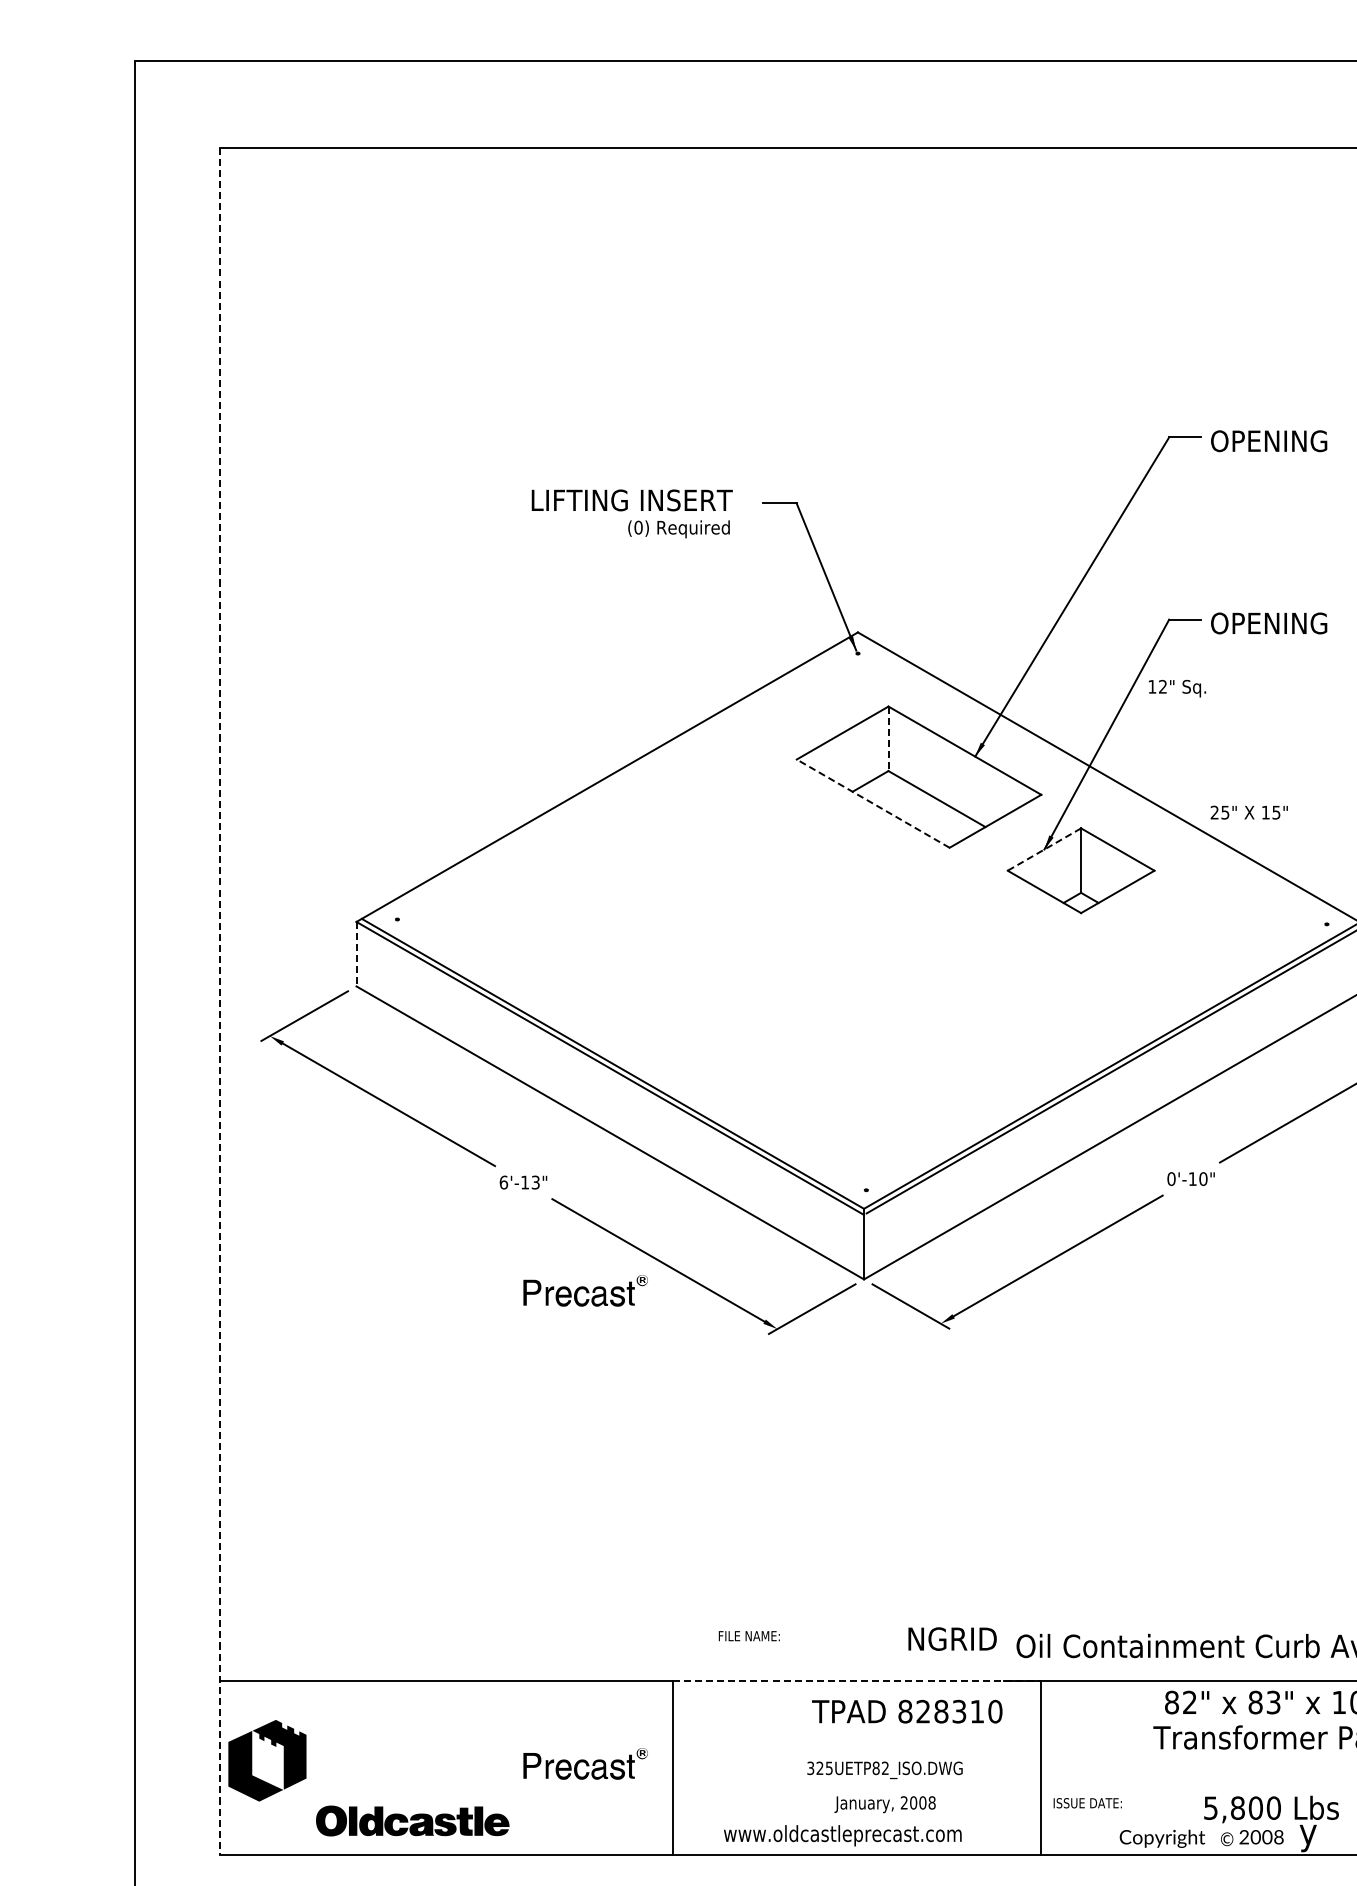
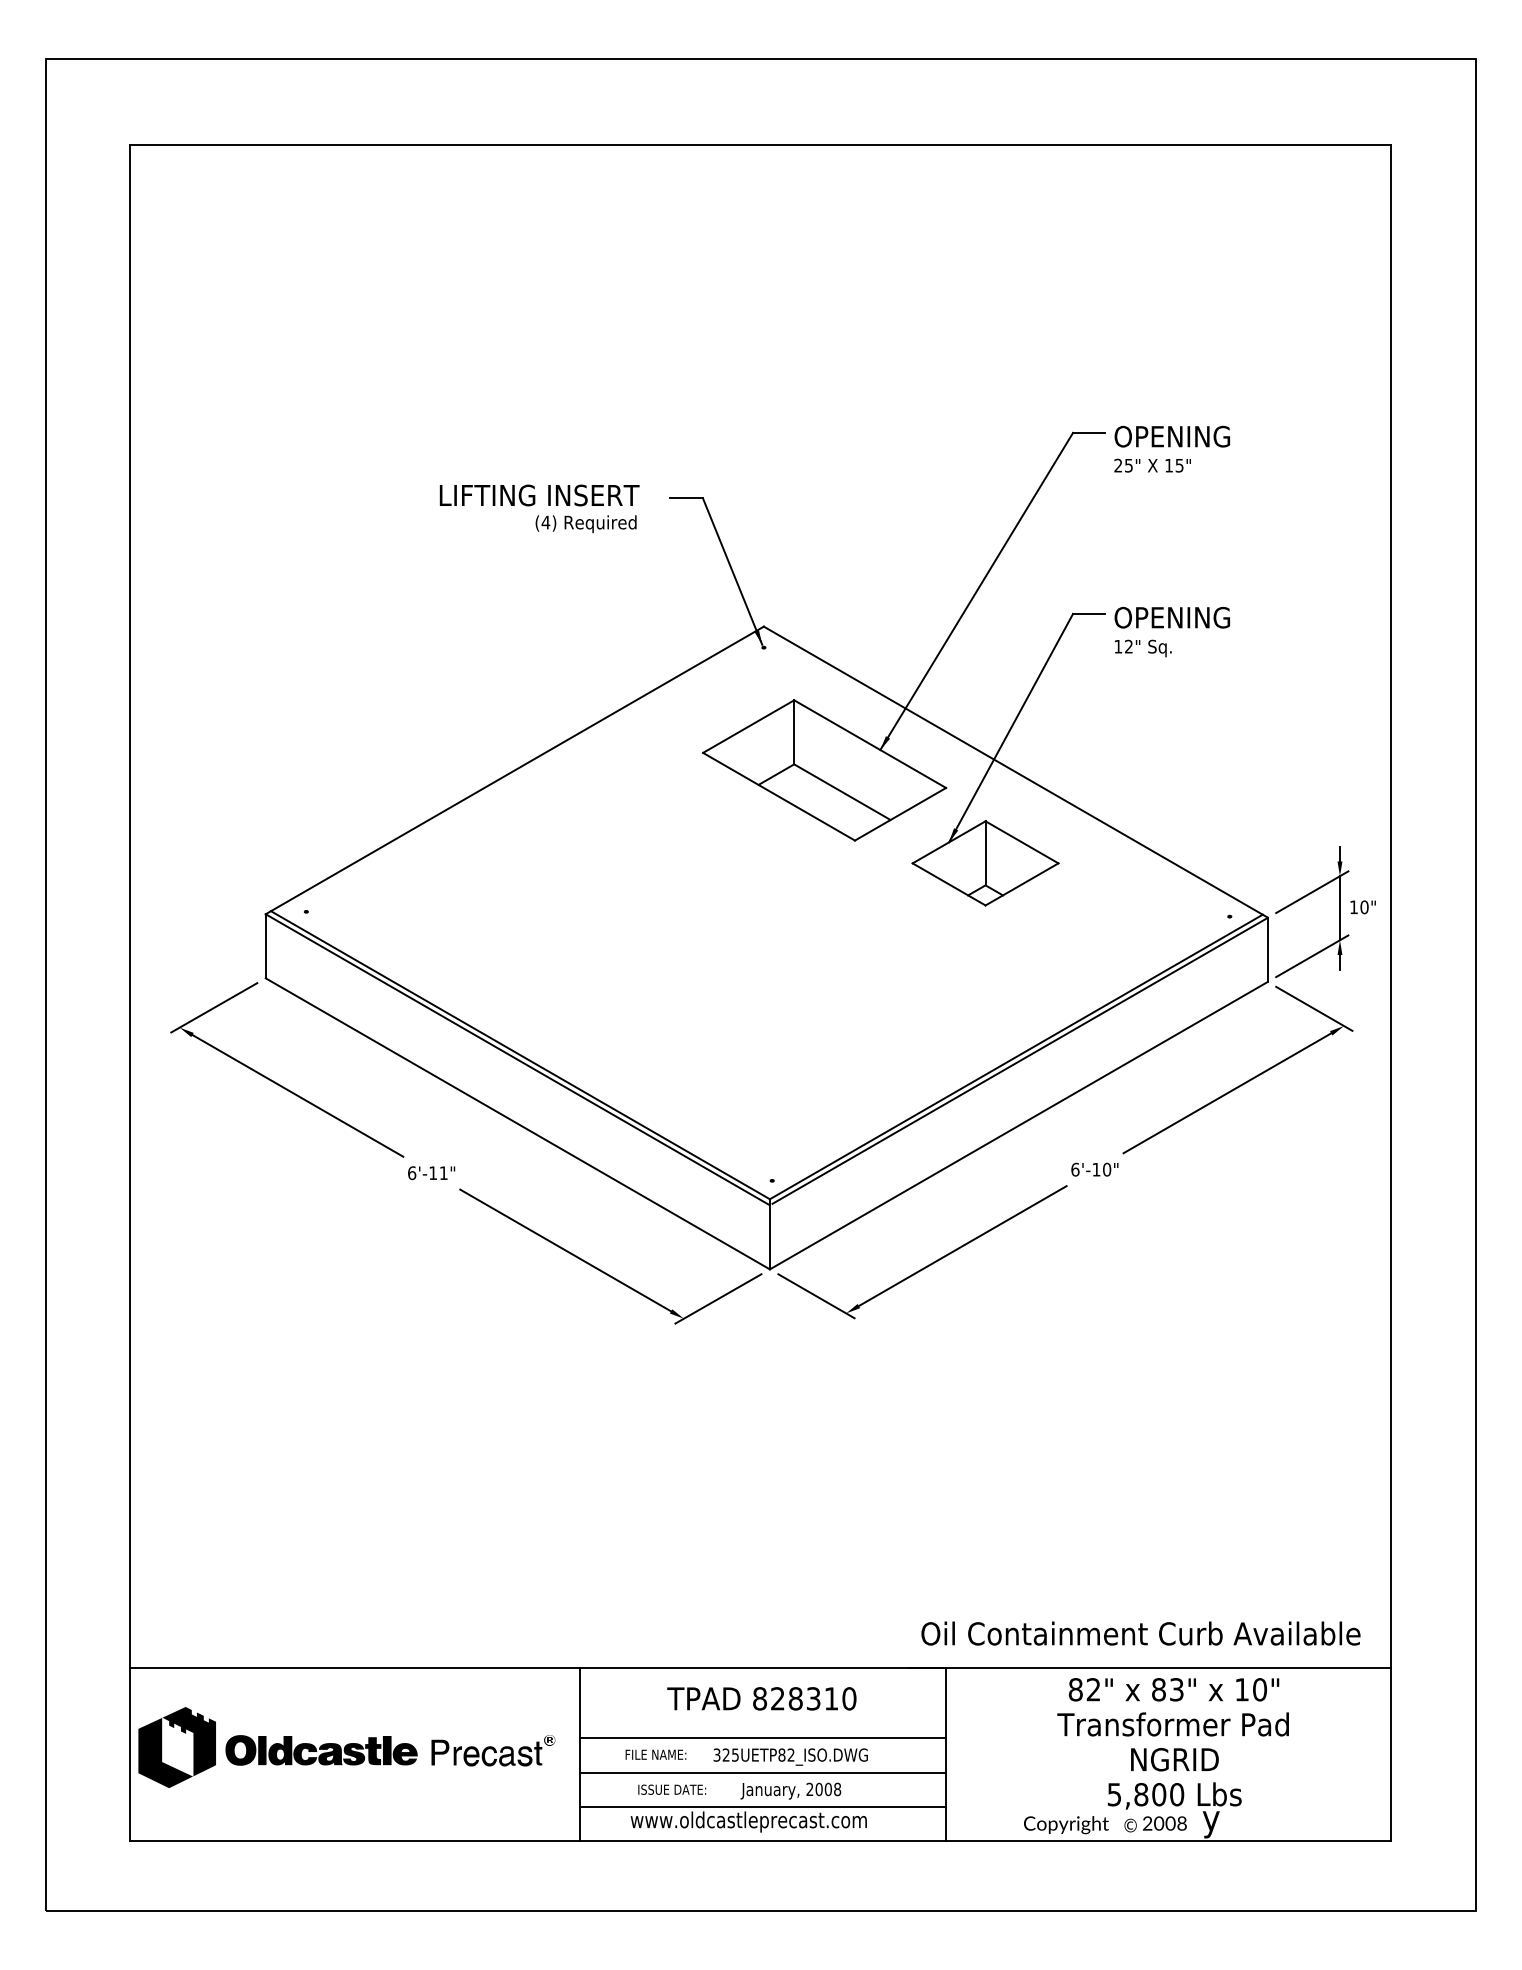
text: (638, 527) -> (545, 522), (0) -> (4)
text: (1177, 688) -> (1143, 648), moved
line: (888, 738) -> (794, 732), dashed -> solid
line: (873, 803) -> (779, 796), dashed -> solid
text: (1249, 812) -> (1152, 465), moved
line: (1043, 849) -> (948, 842), dashed -> solid
line: (356, 954) -> (265, 946), dashed -> solid
line: (219, 1000) -> (129, 992), dashed -> solid
text: (1171, 1178) -> (1075, 1169), 0'-10" -> 6'-10"
text: (535, 1182) -> (443, 1173), 6'-13" -> 6'-11"
part: (585, 1290) -> (493, 1280), removed
text: (748, 1635) -> (655, 1754), moved
text: (952, 1638) -> (1174, 1759), moved
line: (856, 1680) -> (762, 1667), dashed -> solid
text: (906, 1711) -> (761, 1698), moved
line: (856, 1751) -> (762, 1738), added
line: (856, 1785) -> (762, 1772), added
text: (1088, 1802) -> (672, 1789), moved
line: (856, 1820) -> (762, 1806), added
part: (412, 1821) -> (321, 1750), moved

